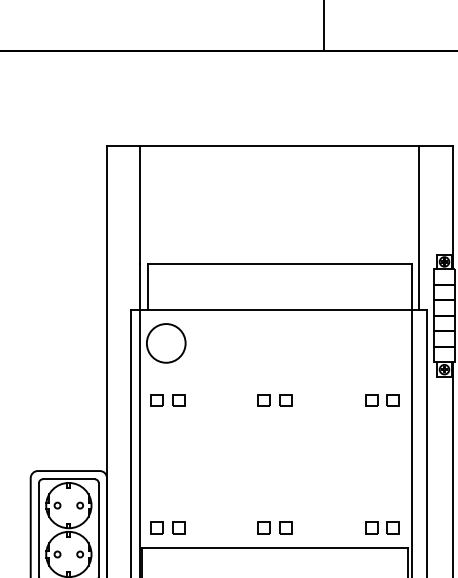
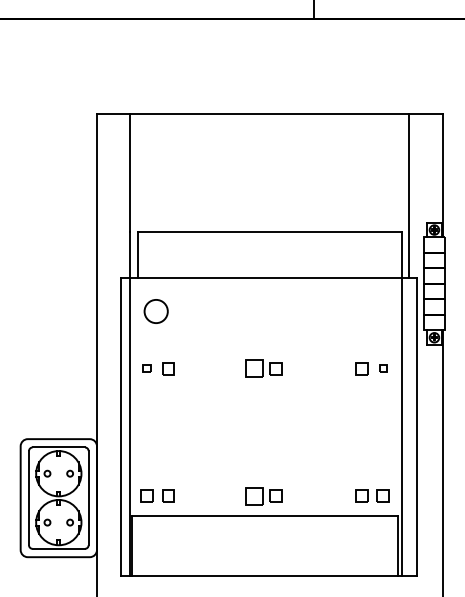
circle: (165, 343) -> (155, 311), size x0.6
part: (156, 400) -> (146, 368), size x0.6
part: (263, 400) -> (253, 368), size x1.4
part: (392, 400) -> (382, 368), size x0.6
part: (263, 527) -> (253, 495), size x1.4

